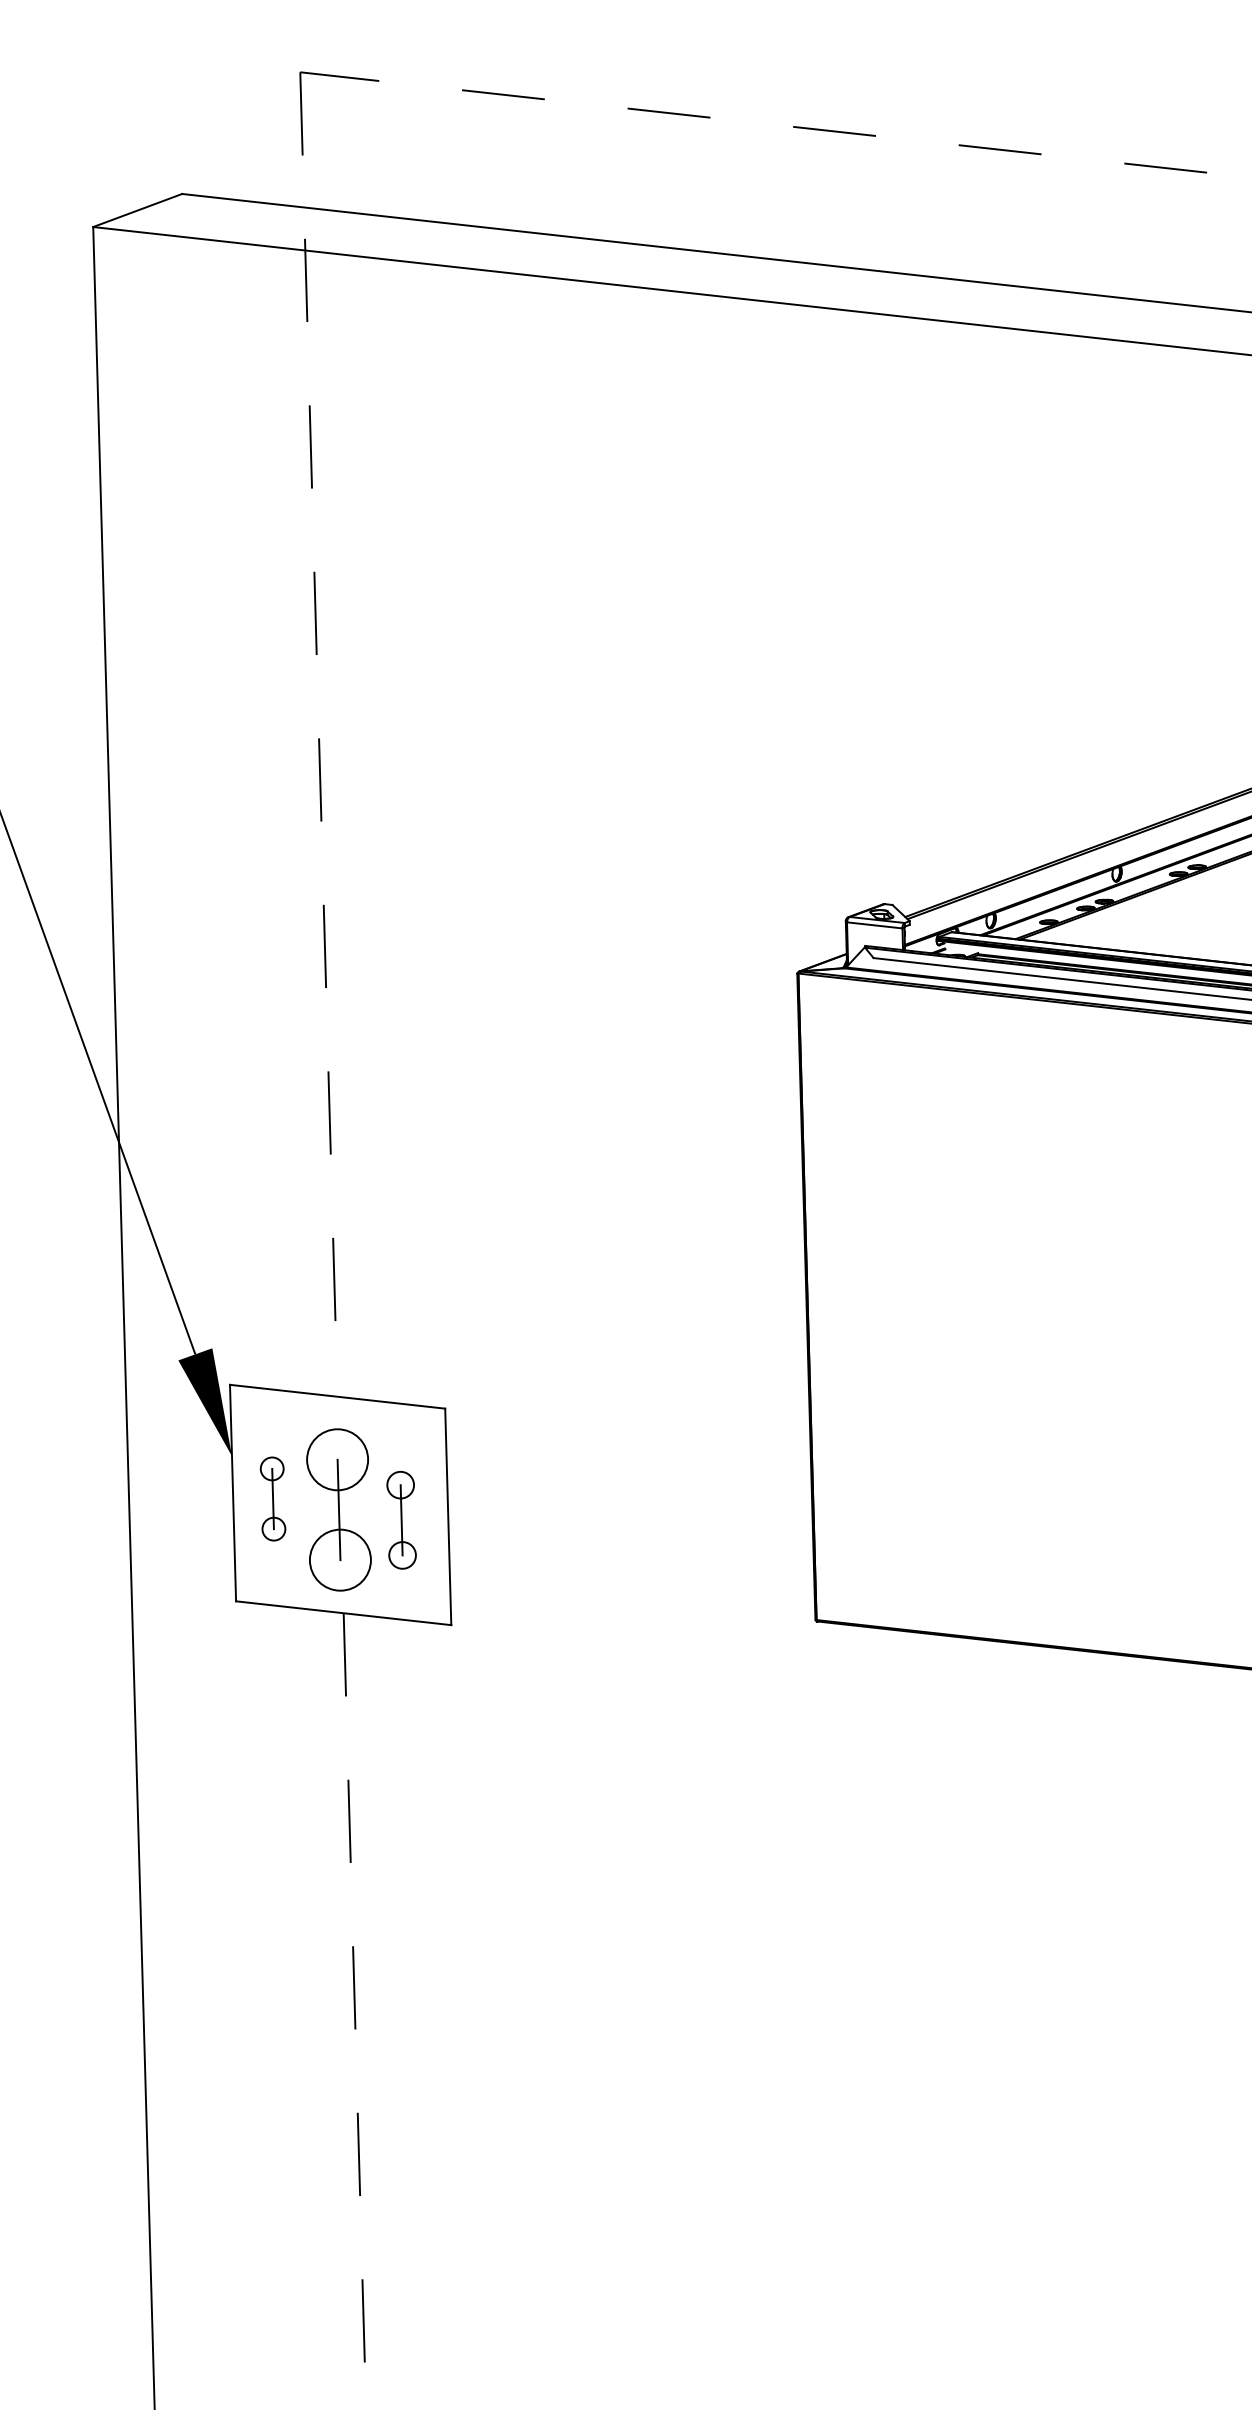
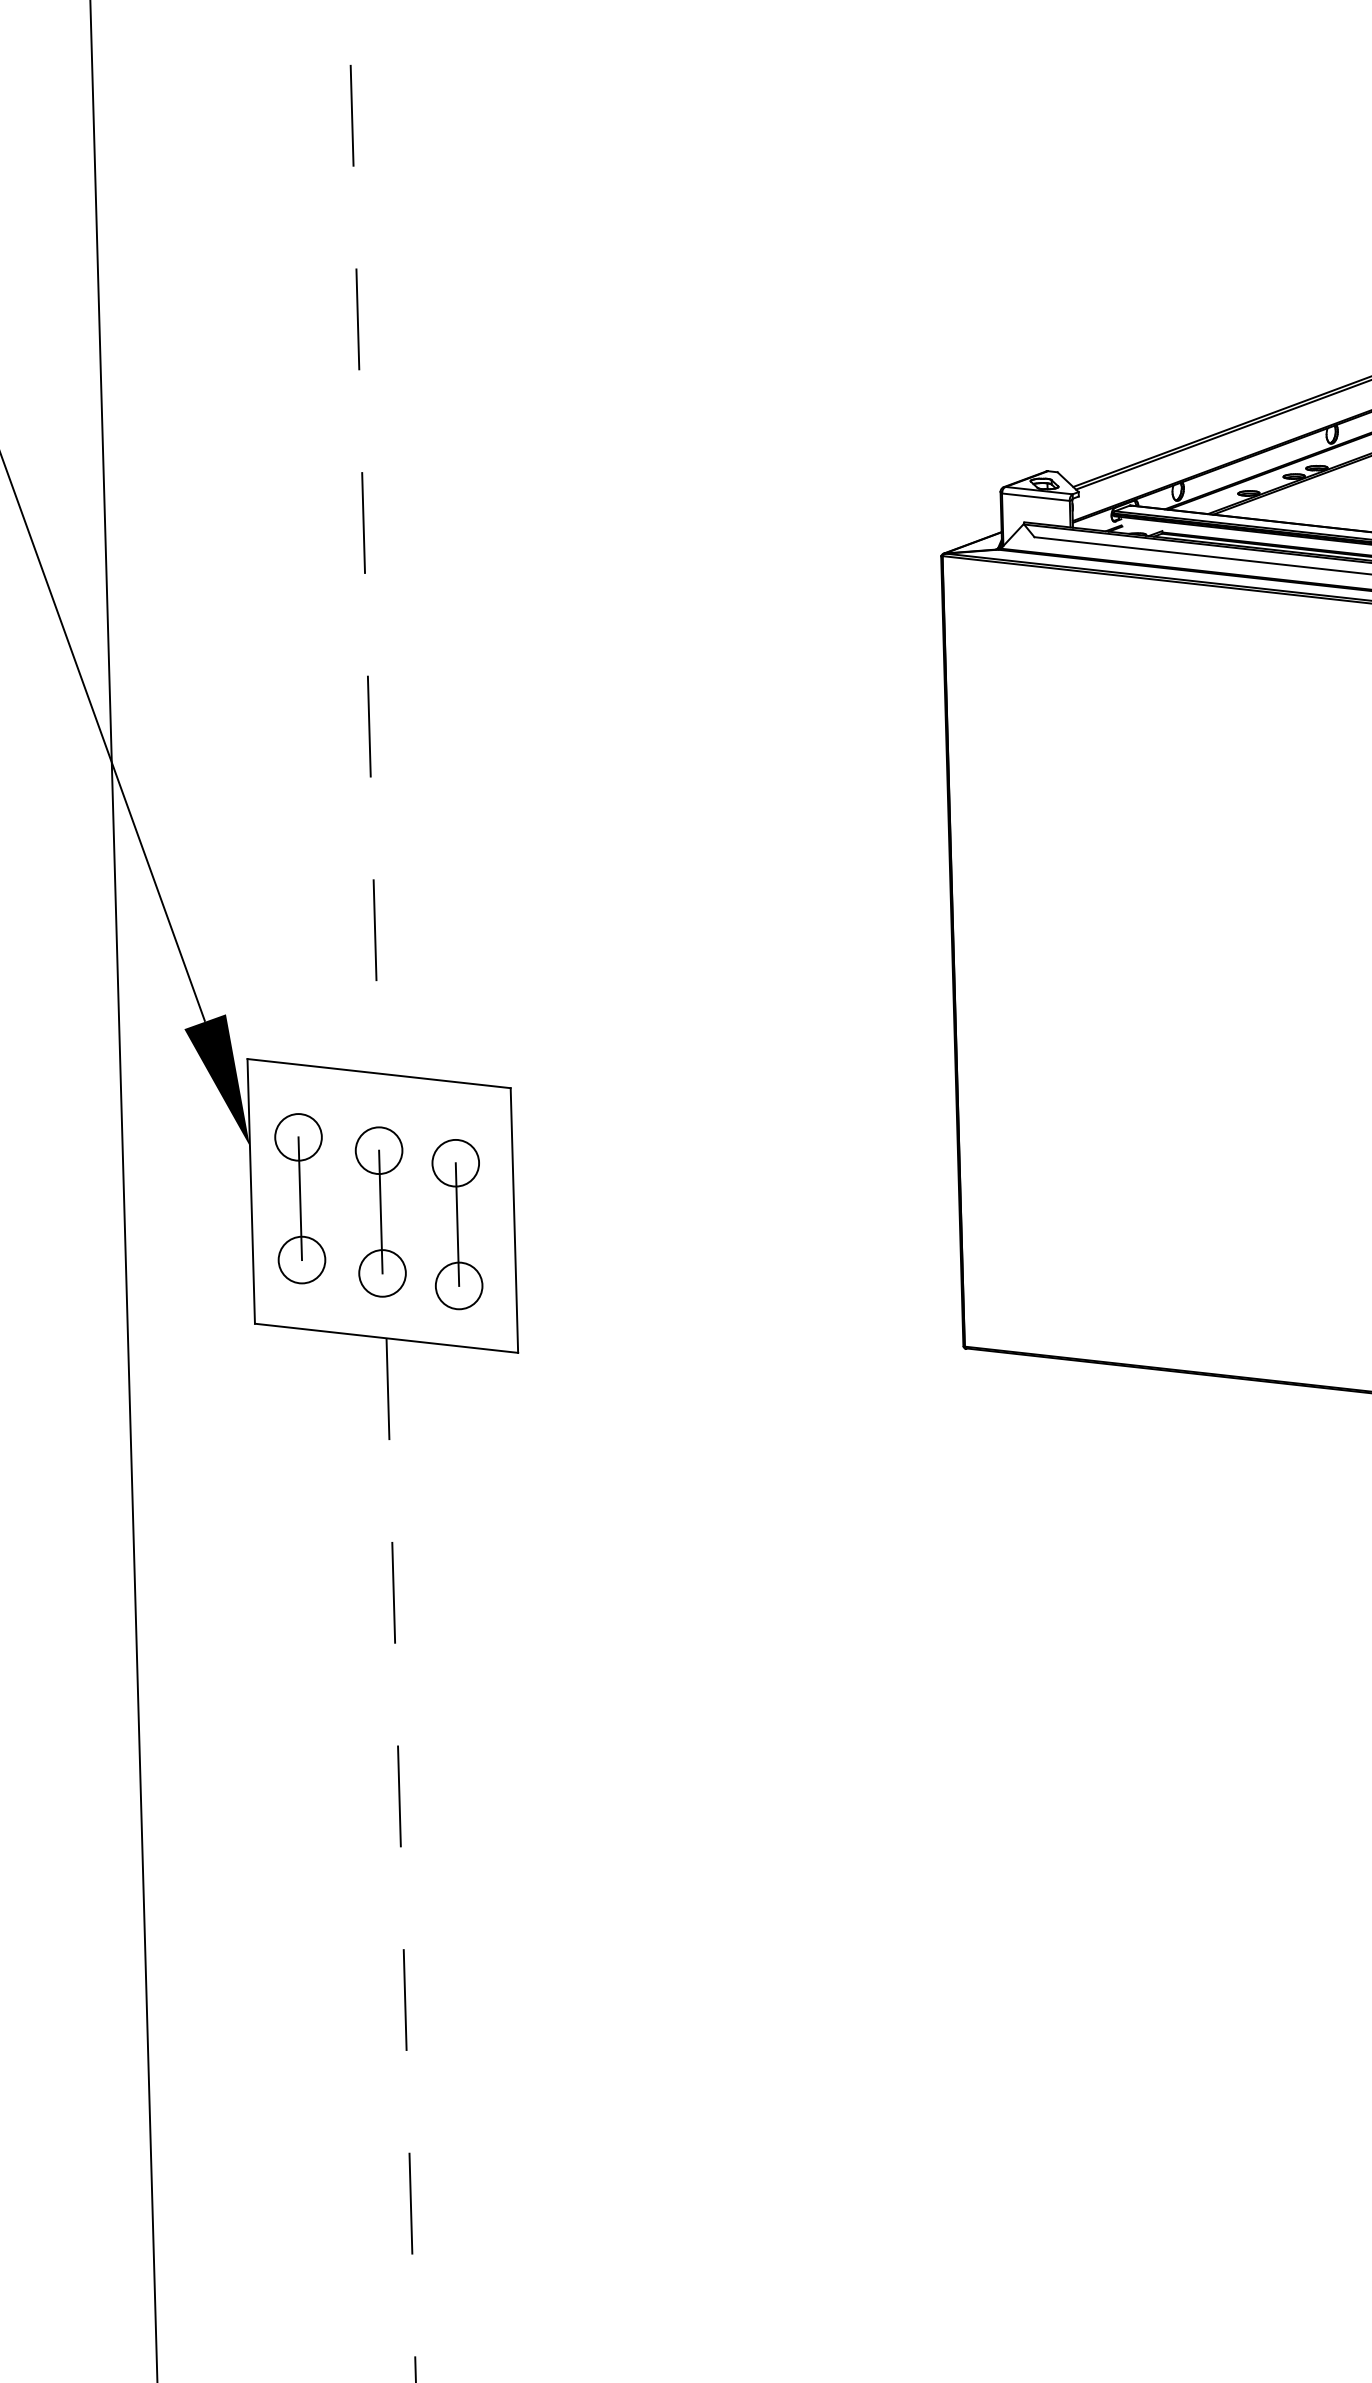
circle: (337, 1459) -> (378, 1150), size x0.62
part: (272, 1498) -> (299, 1198), size x1.67
part: (401, 1520) -> (457, 1224), size x1.43
circle: (340, 1560) -> (382, 1273), size x0.62

